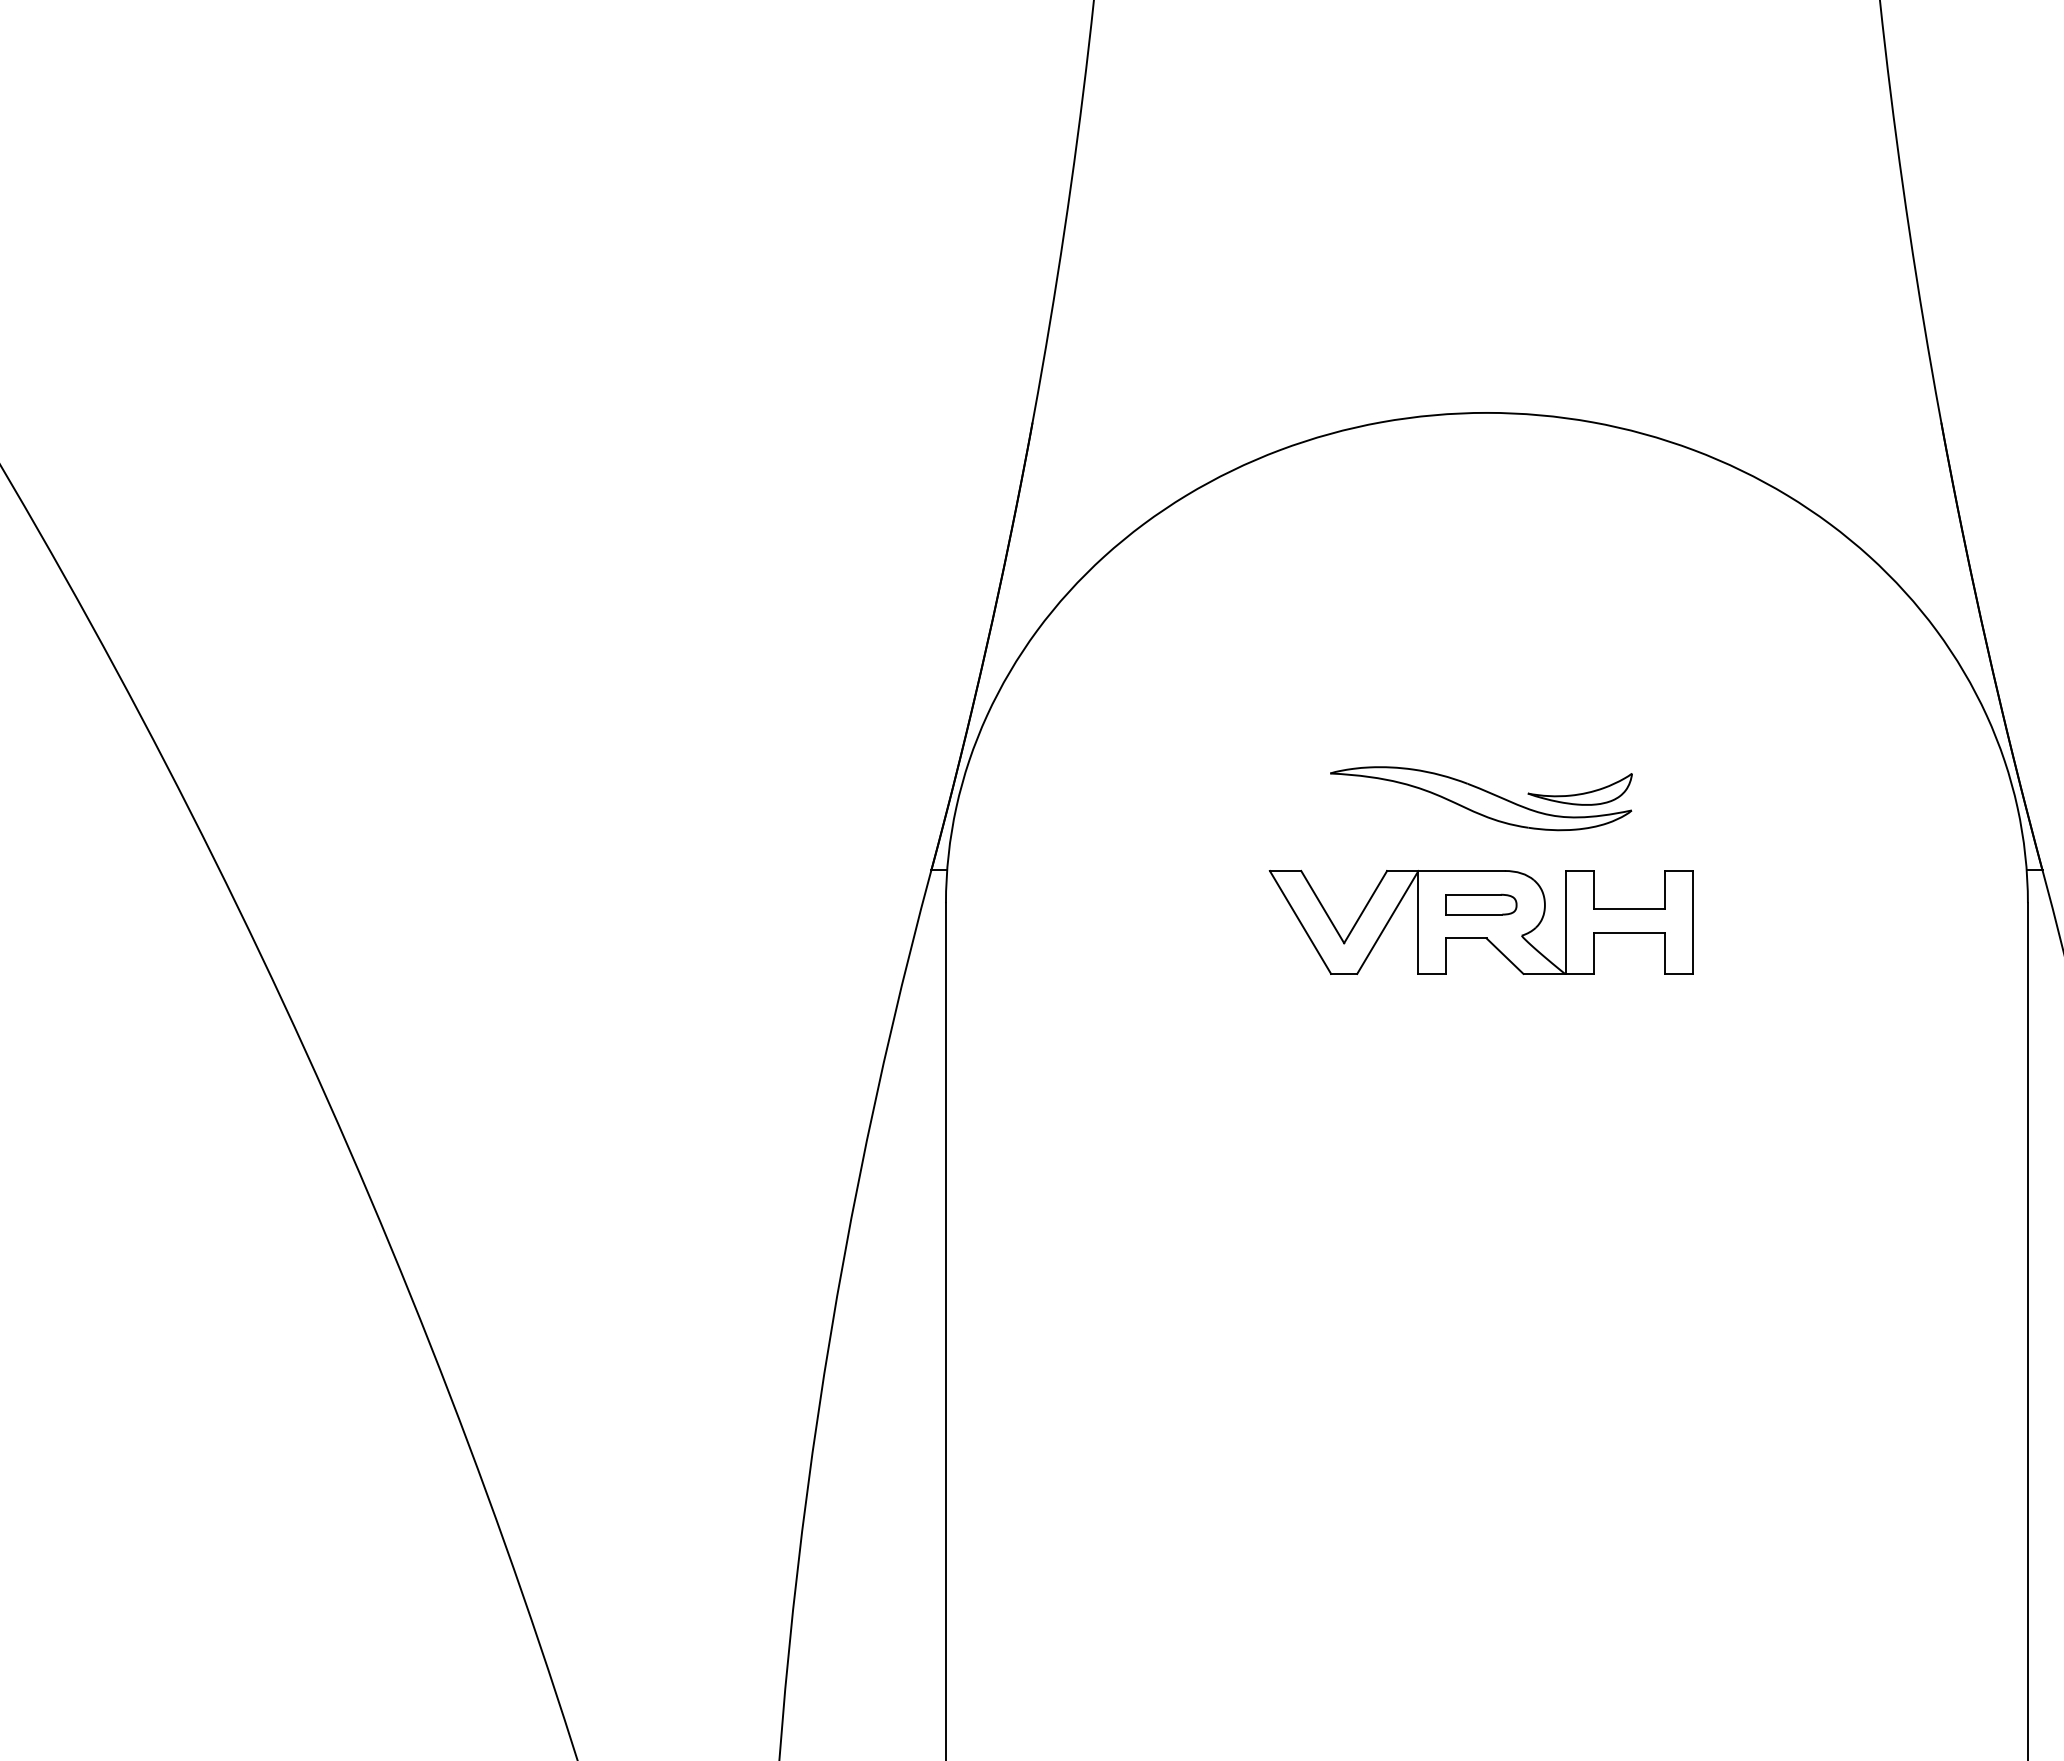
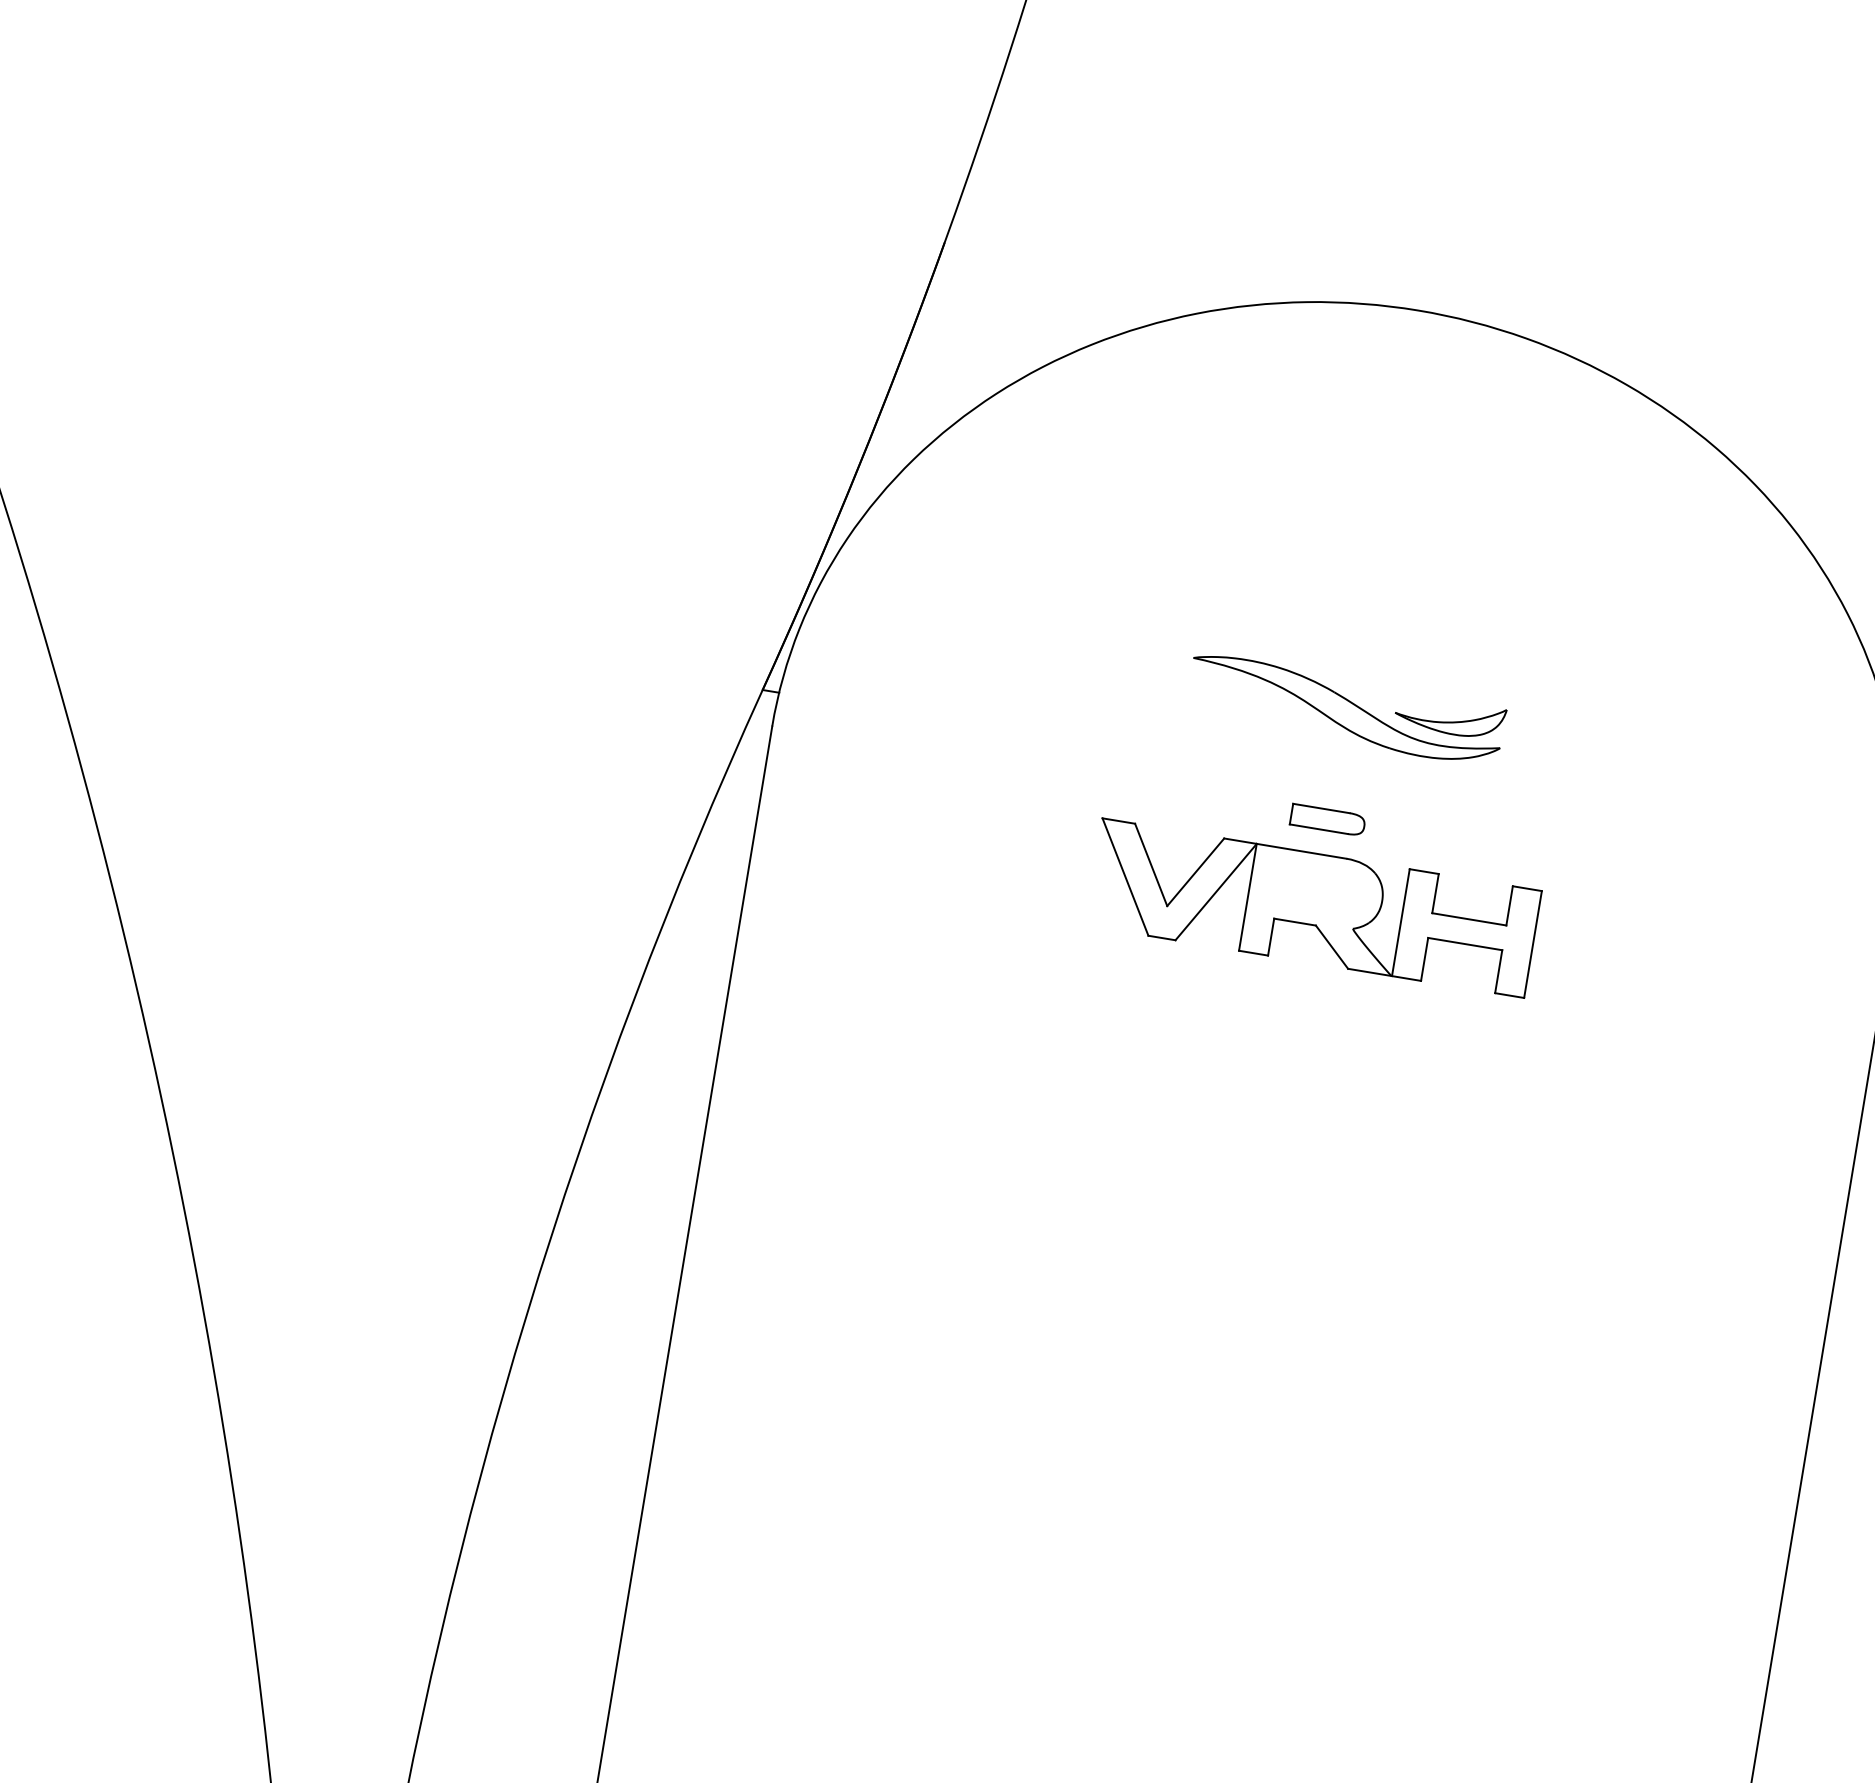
part: (1480, 921) -> (1312, 906), moved

